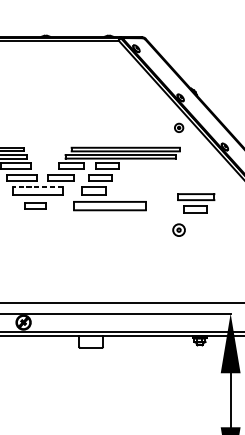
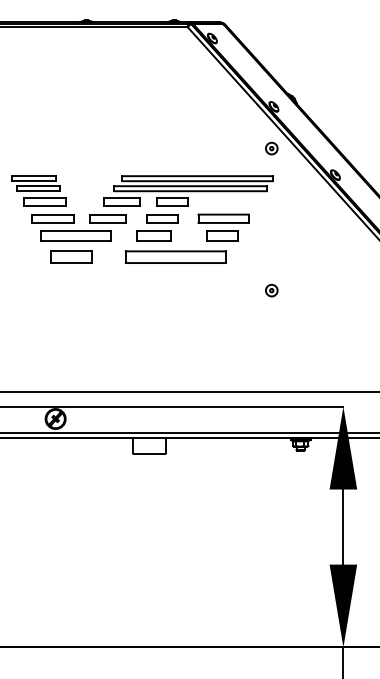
line: (37, 187) -> (75, 231), dashed -> solid
part: (196, 203) -> (223, 227), moved
part: (35, 205) -> (71, 256), size x1.43
part: (178, 230) -> (271, 290), size x0.71

